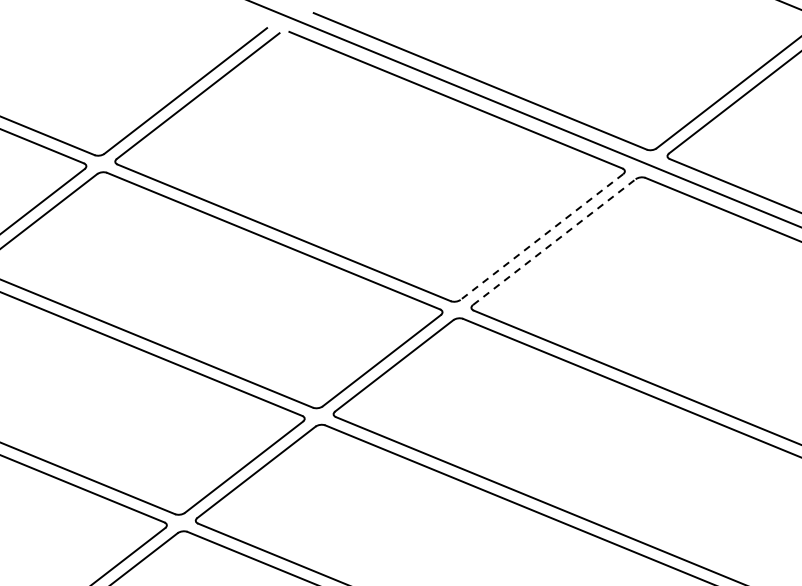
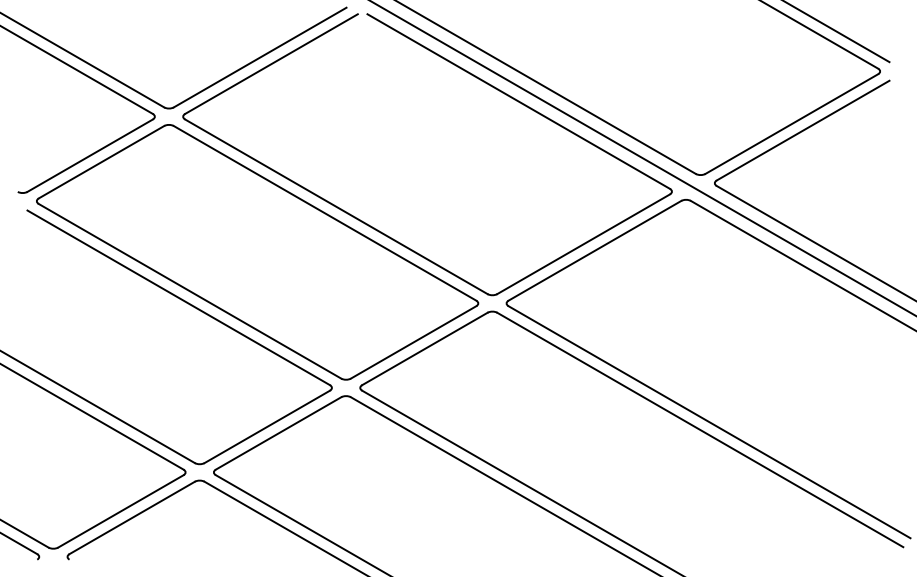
line: (541, 237) -> (583, 244), dashed -> solid
line: (553, 241) -> (594, 250), dashed -> solid

